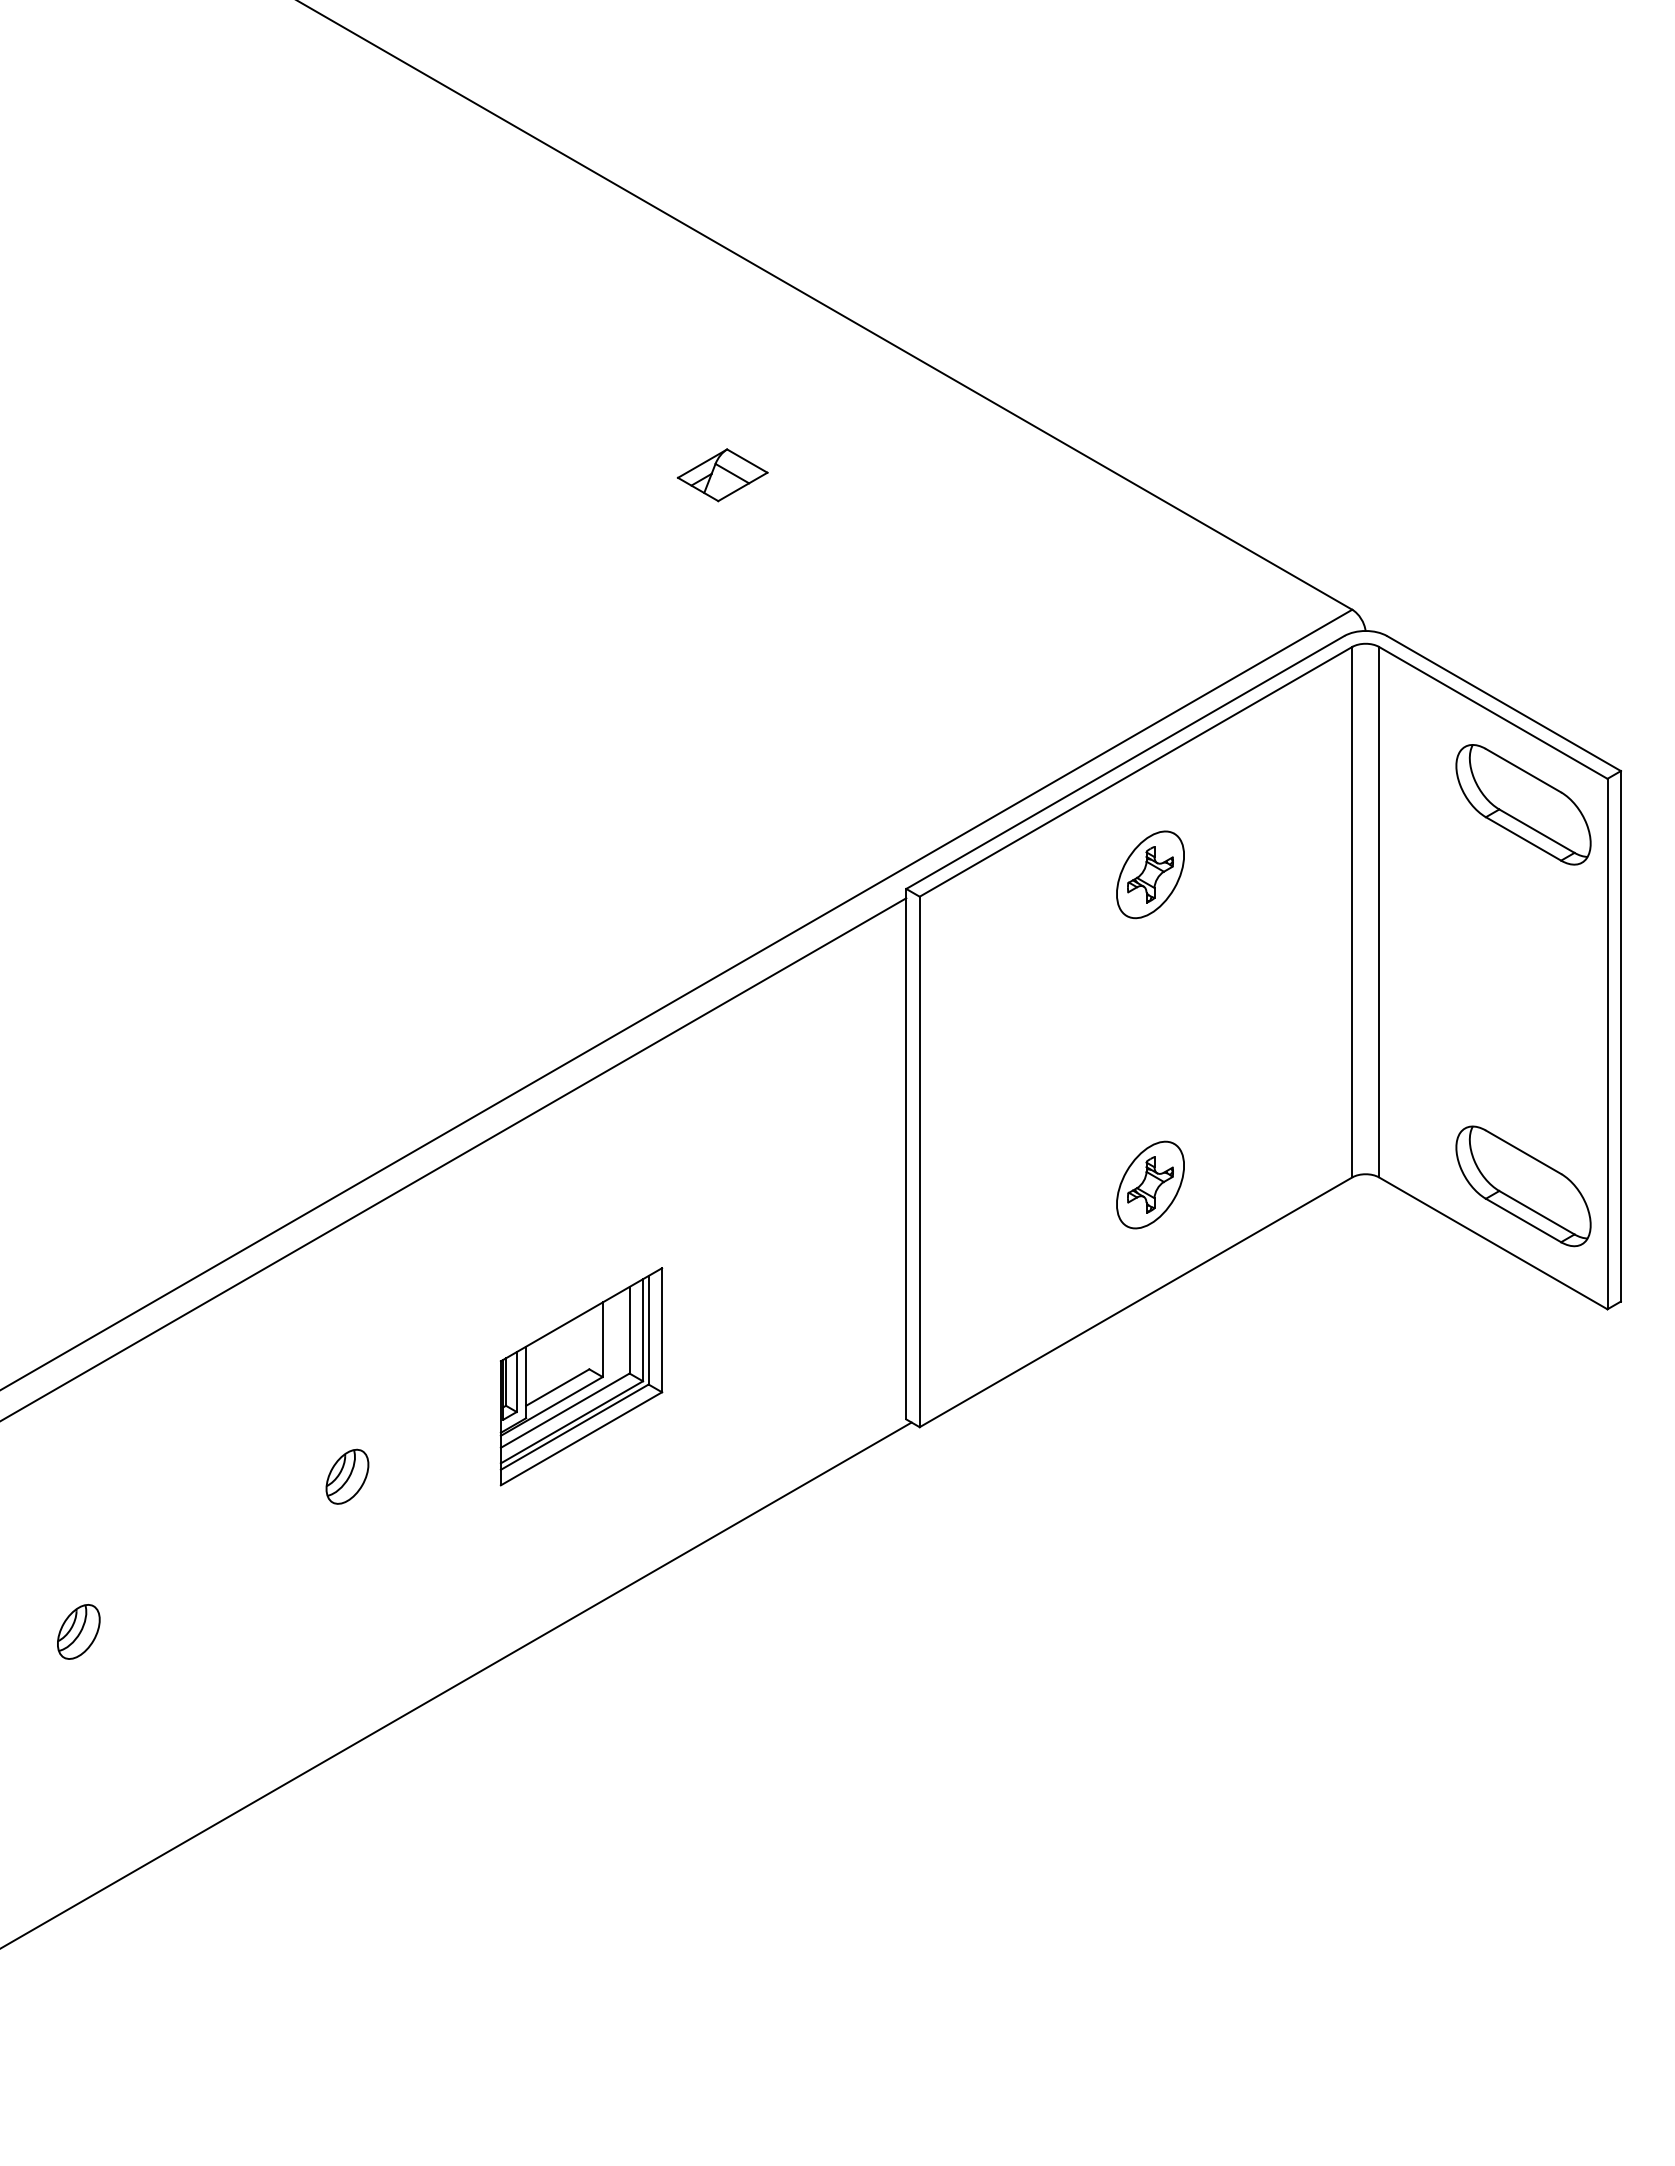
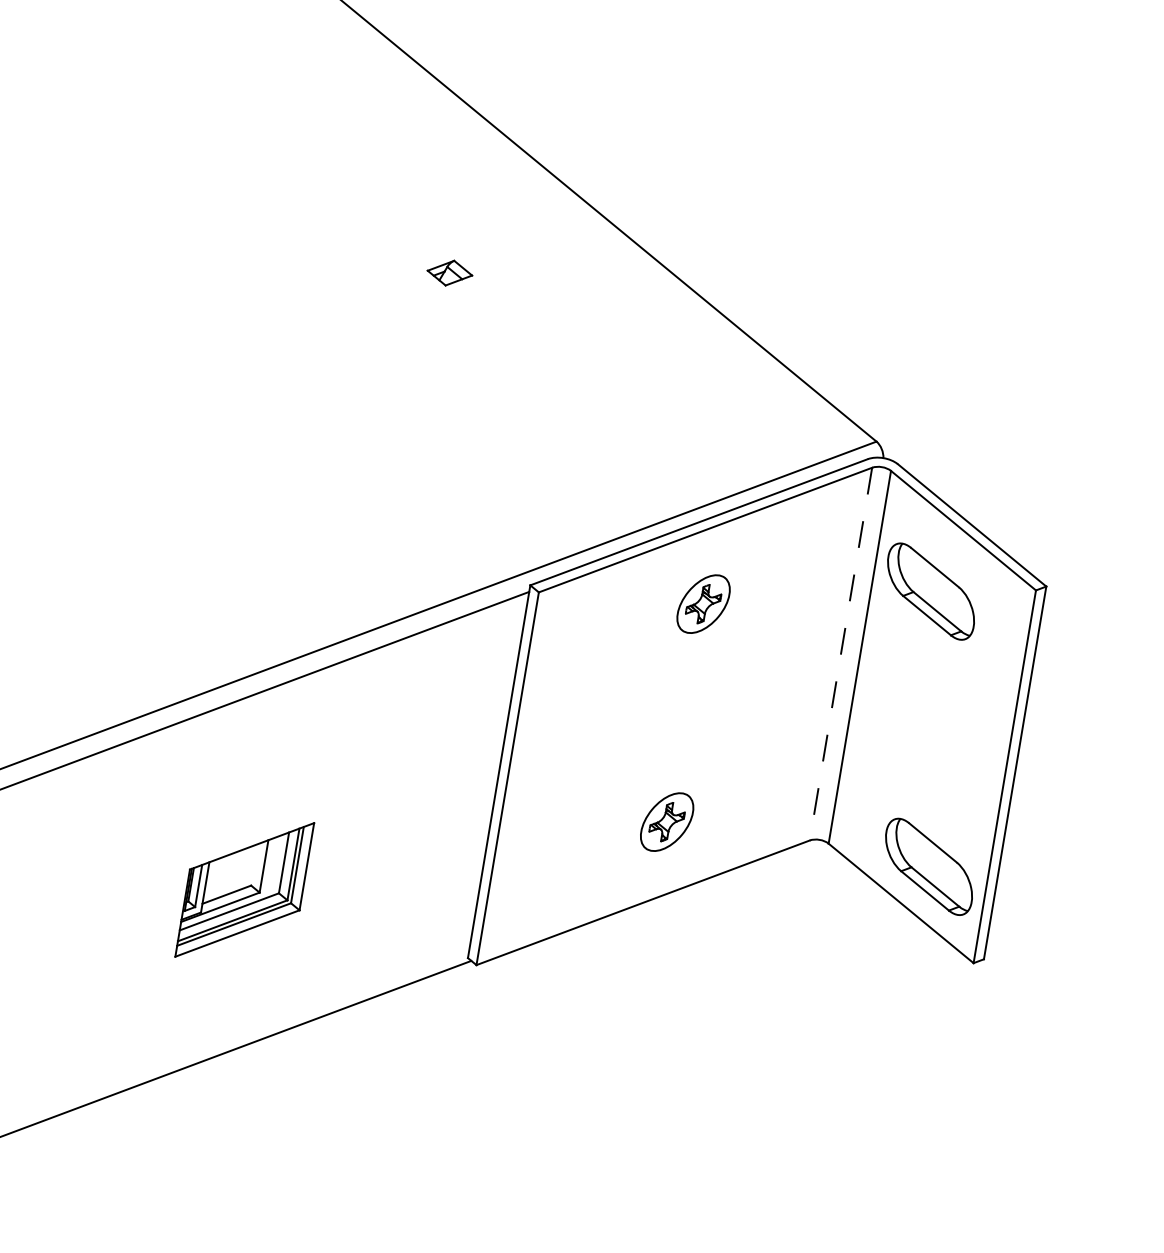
part: (722, 475) -> (449, 273), size x0.7
part: (1523, 804) -> (931, 591), moved
line: (1352, 912) -> (841, 654), solid -> dashed
part: (347, 1476) -> (68, 932), removed

